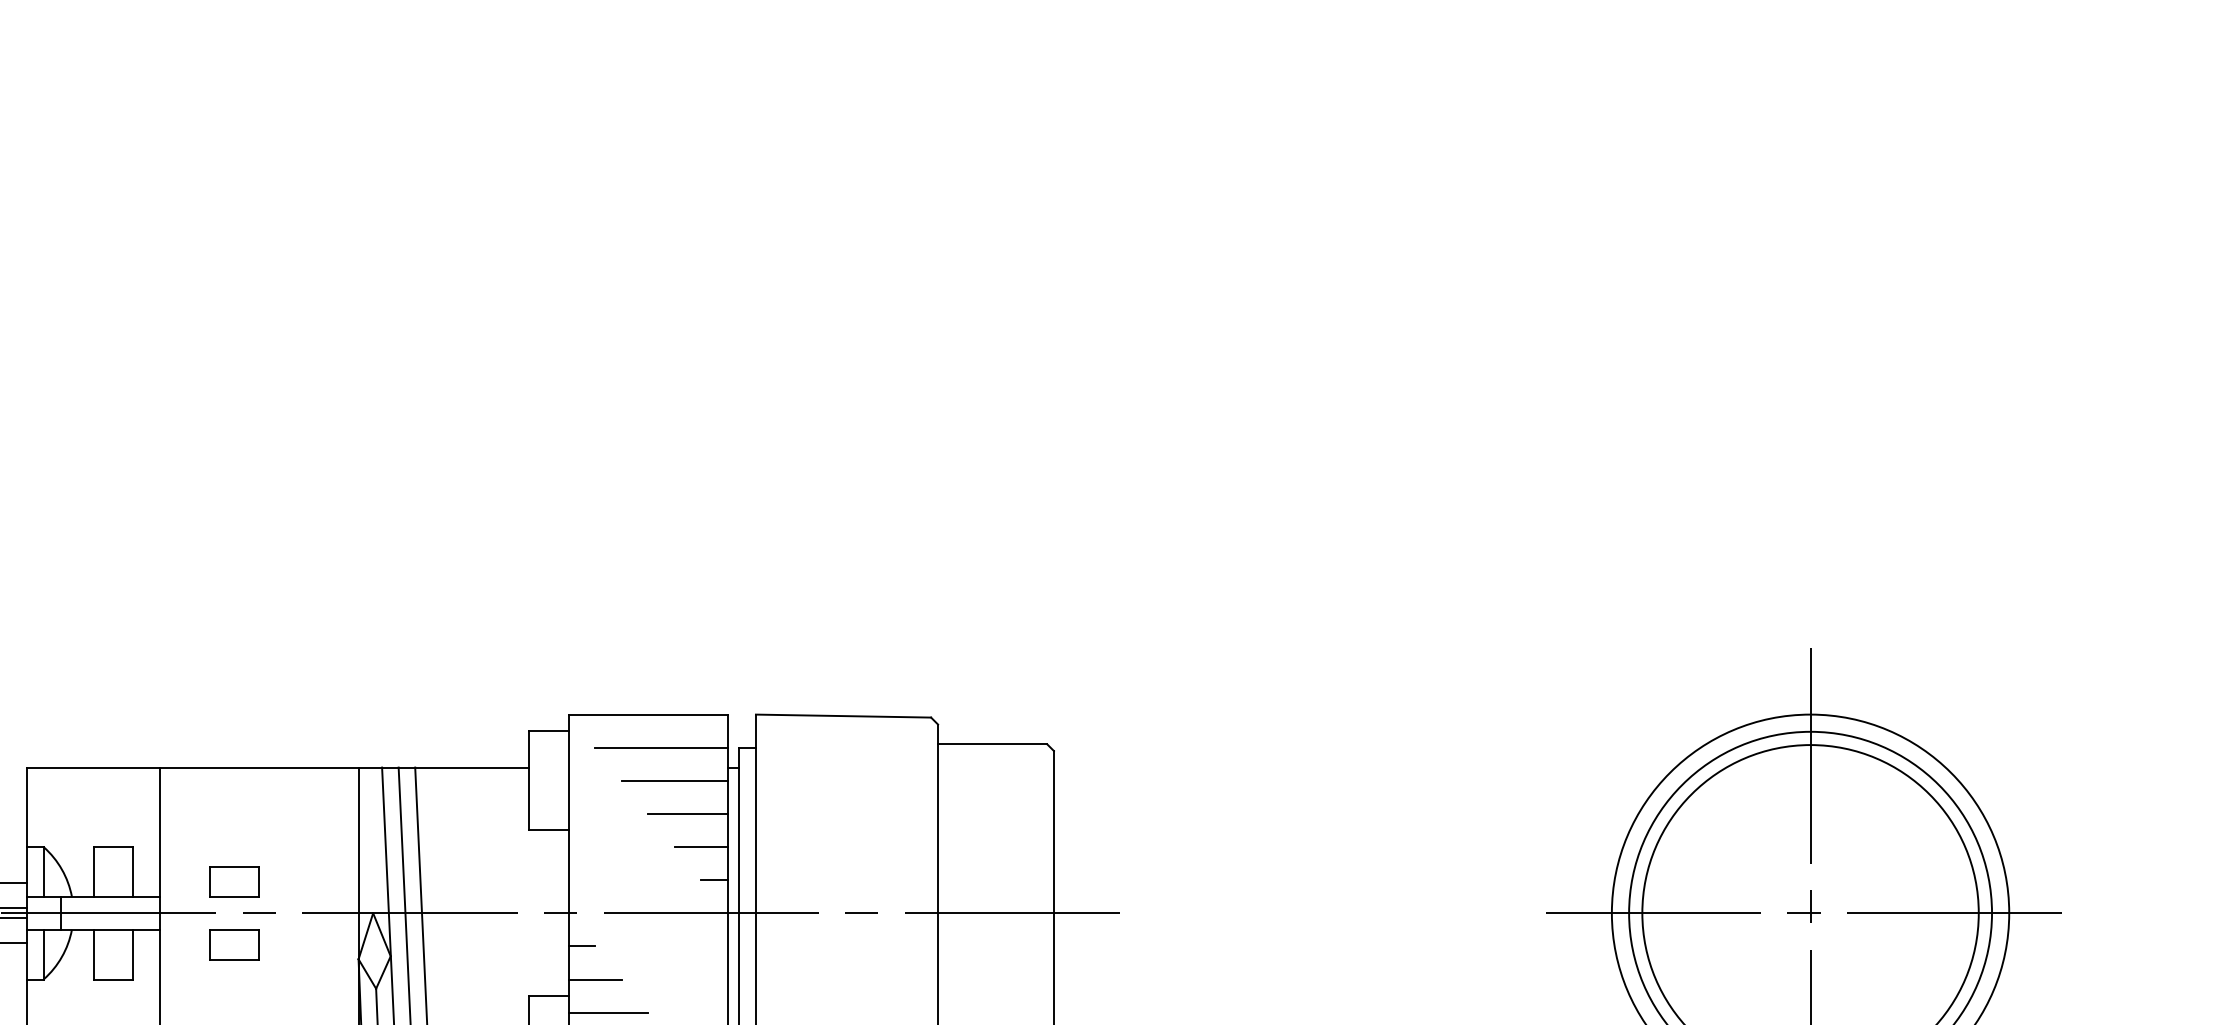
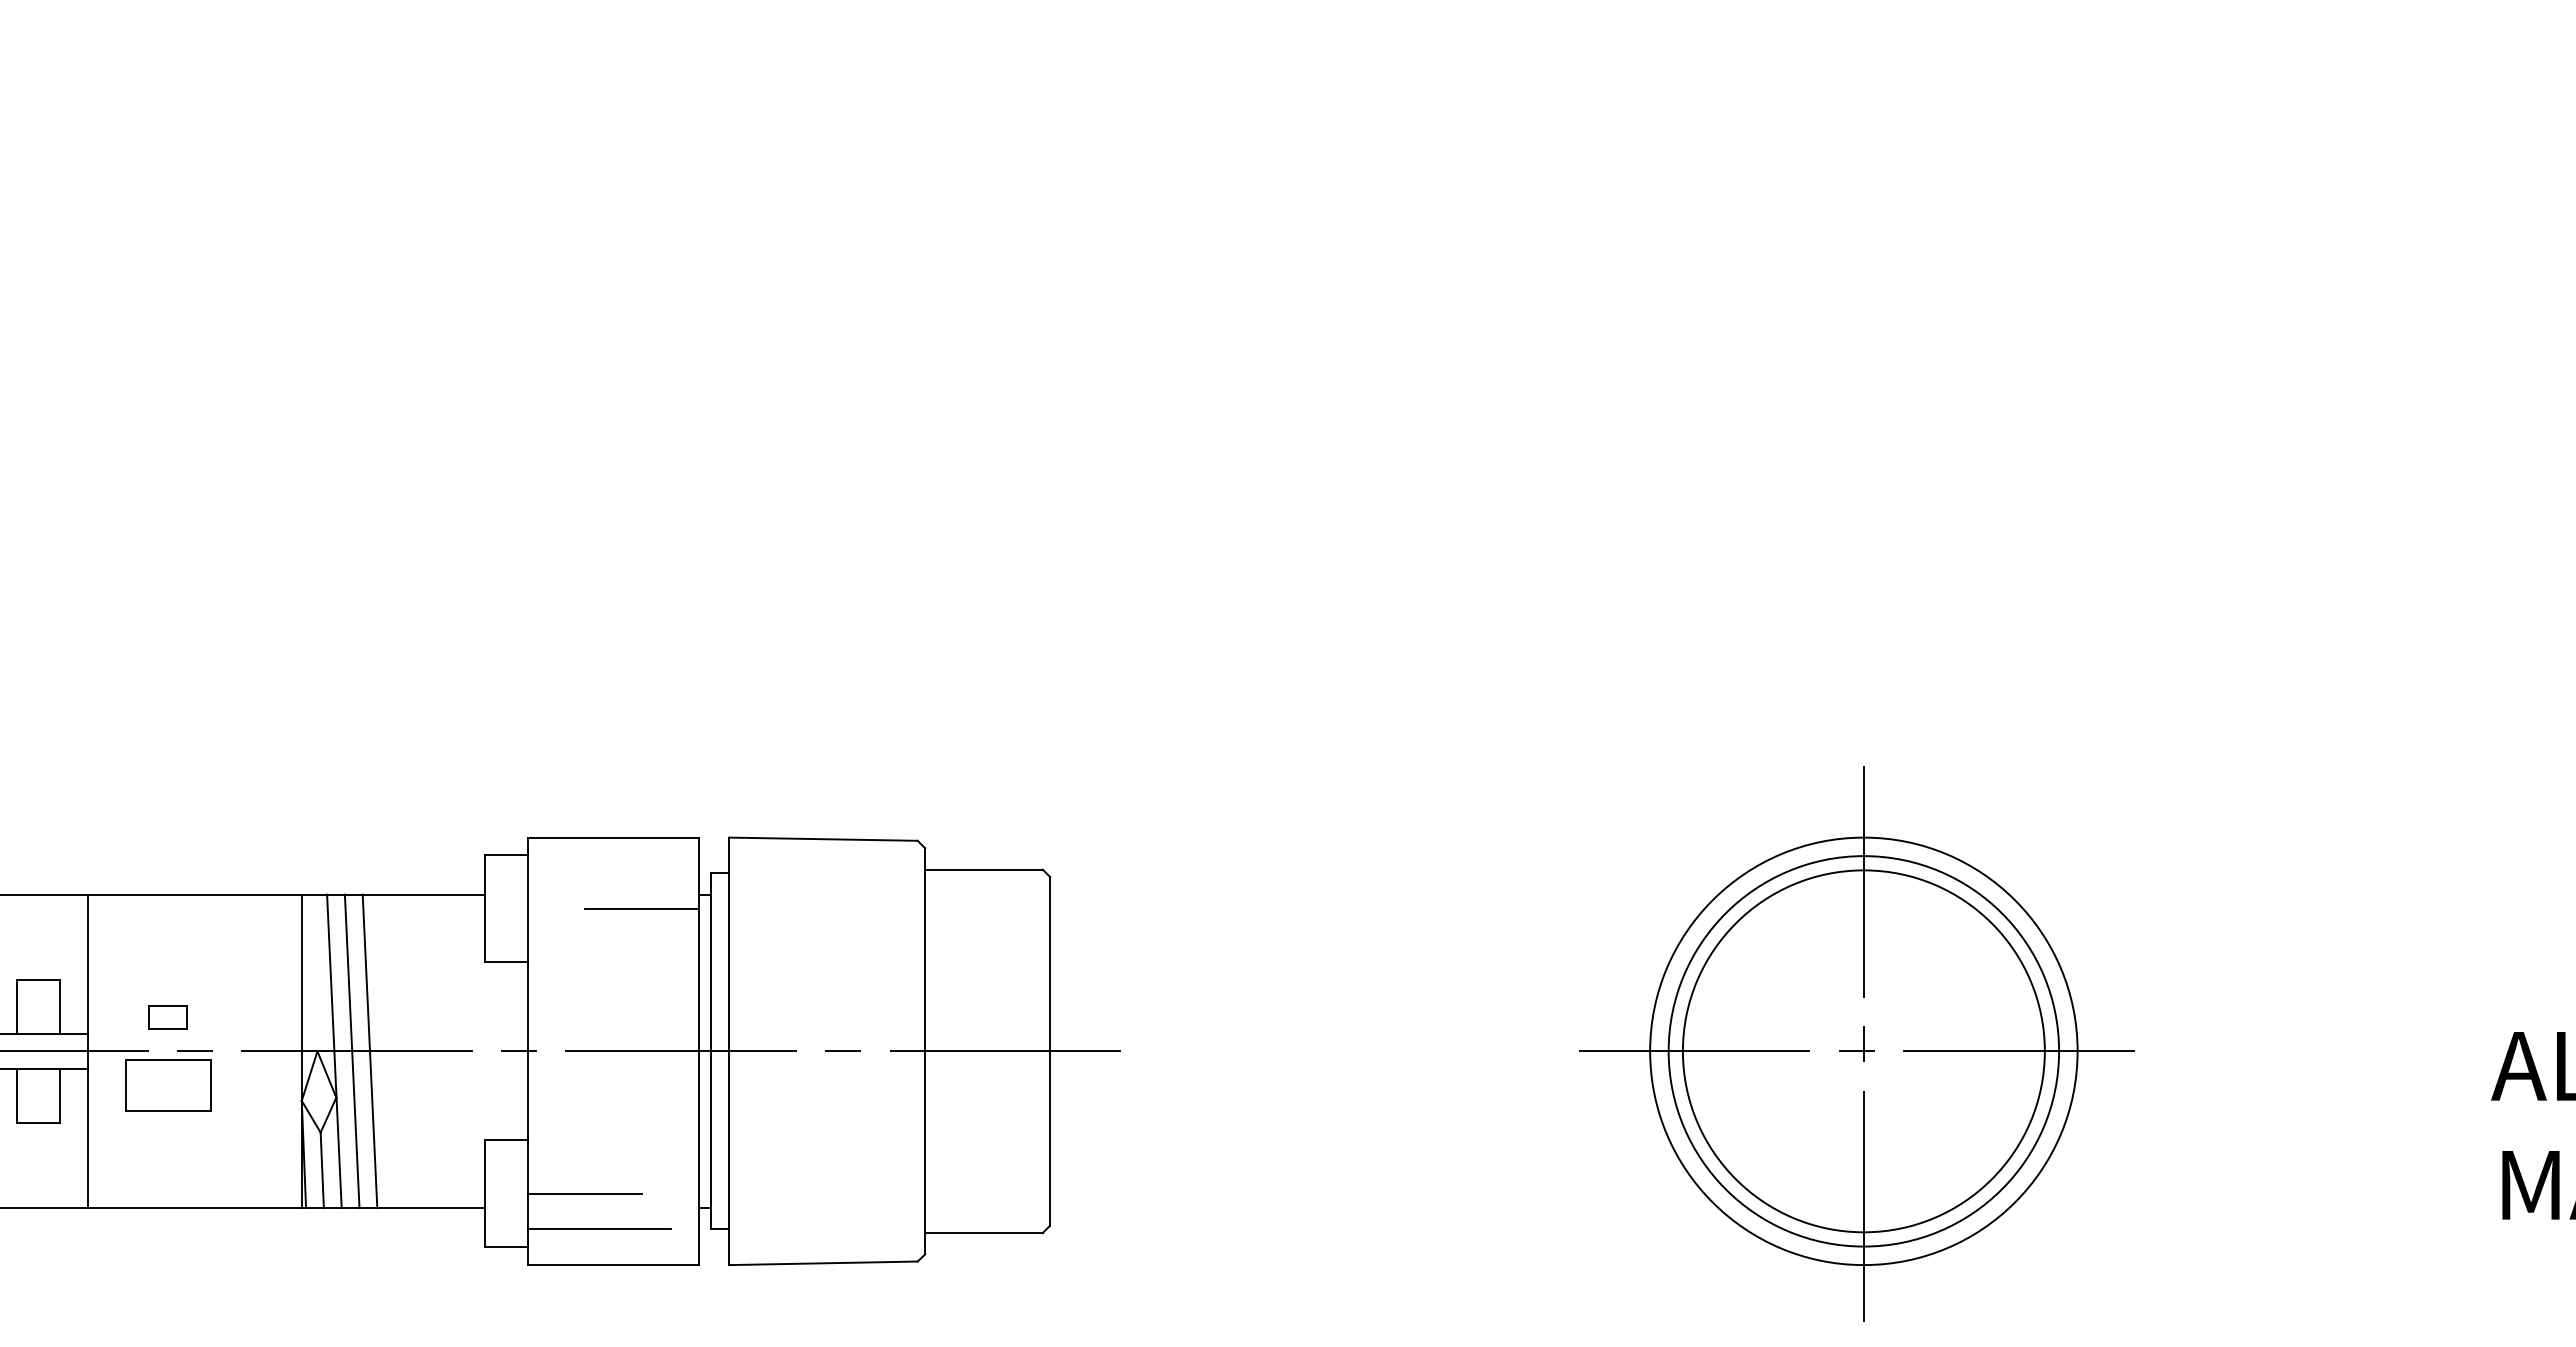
line: (661, 747) -> (627, 873), removed
line: (687, 813) -> (655, 944), removed
line: (701, 847) -> (670, 980), removed
line: (714, 879) -> (684, 1015), removed
part: (233, 881) -> (167, 1017), size x0.7
part: (233, 944) -> (167, 1084), size x1.6
line: (582, 945) -> (542, 1086), removed
line: (595, 979) -> (556, 1122), removed
line: (608, 1012) -> (570, 1158), removed

